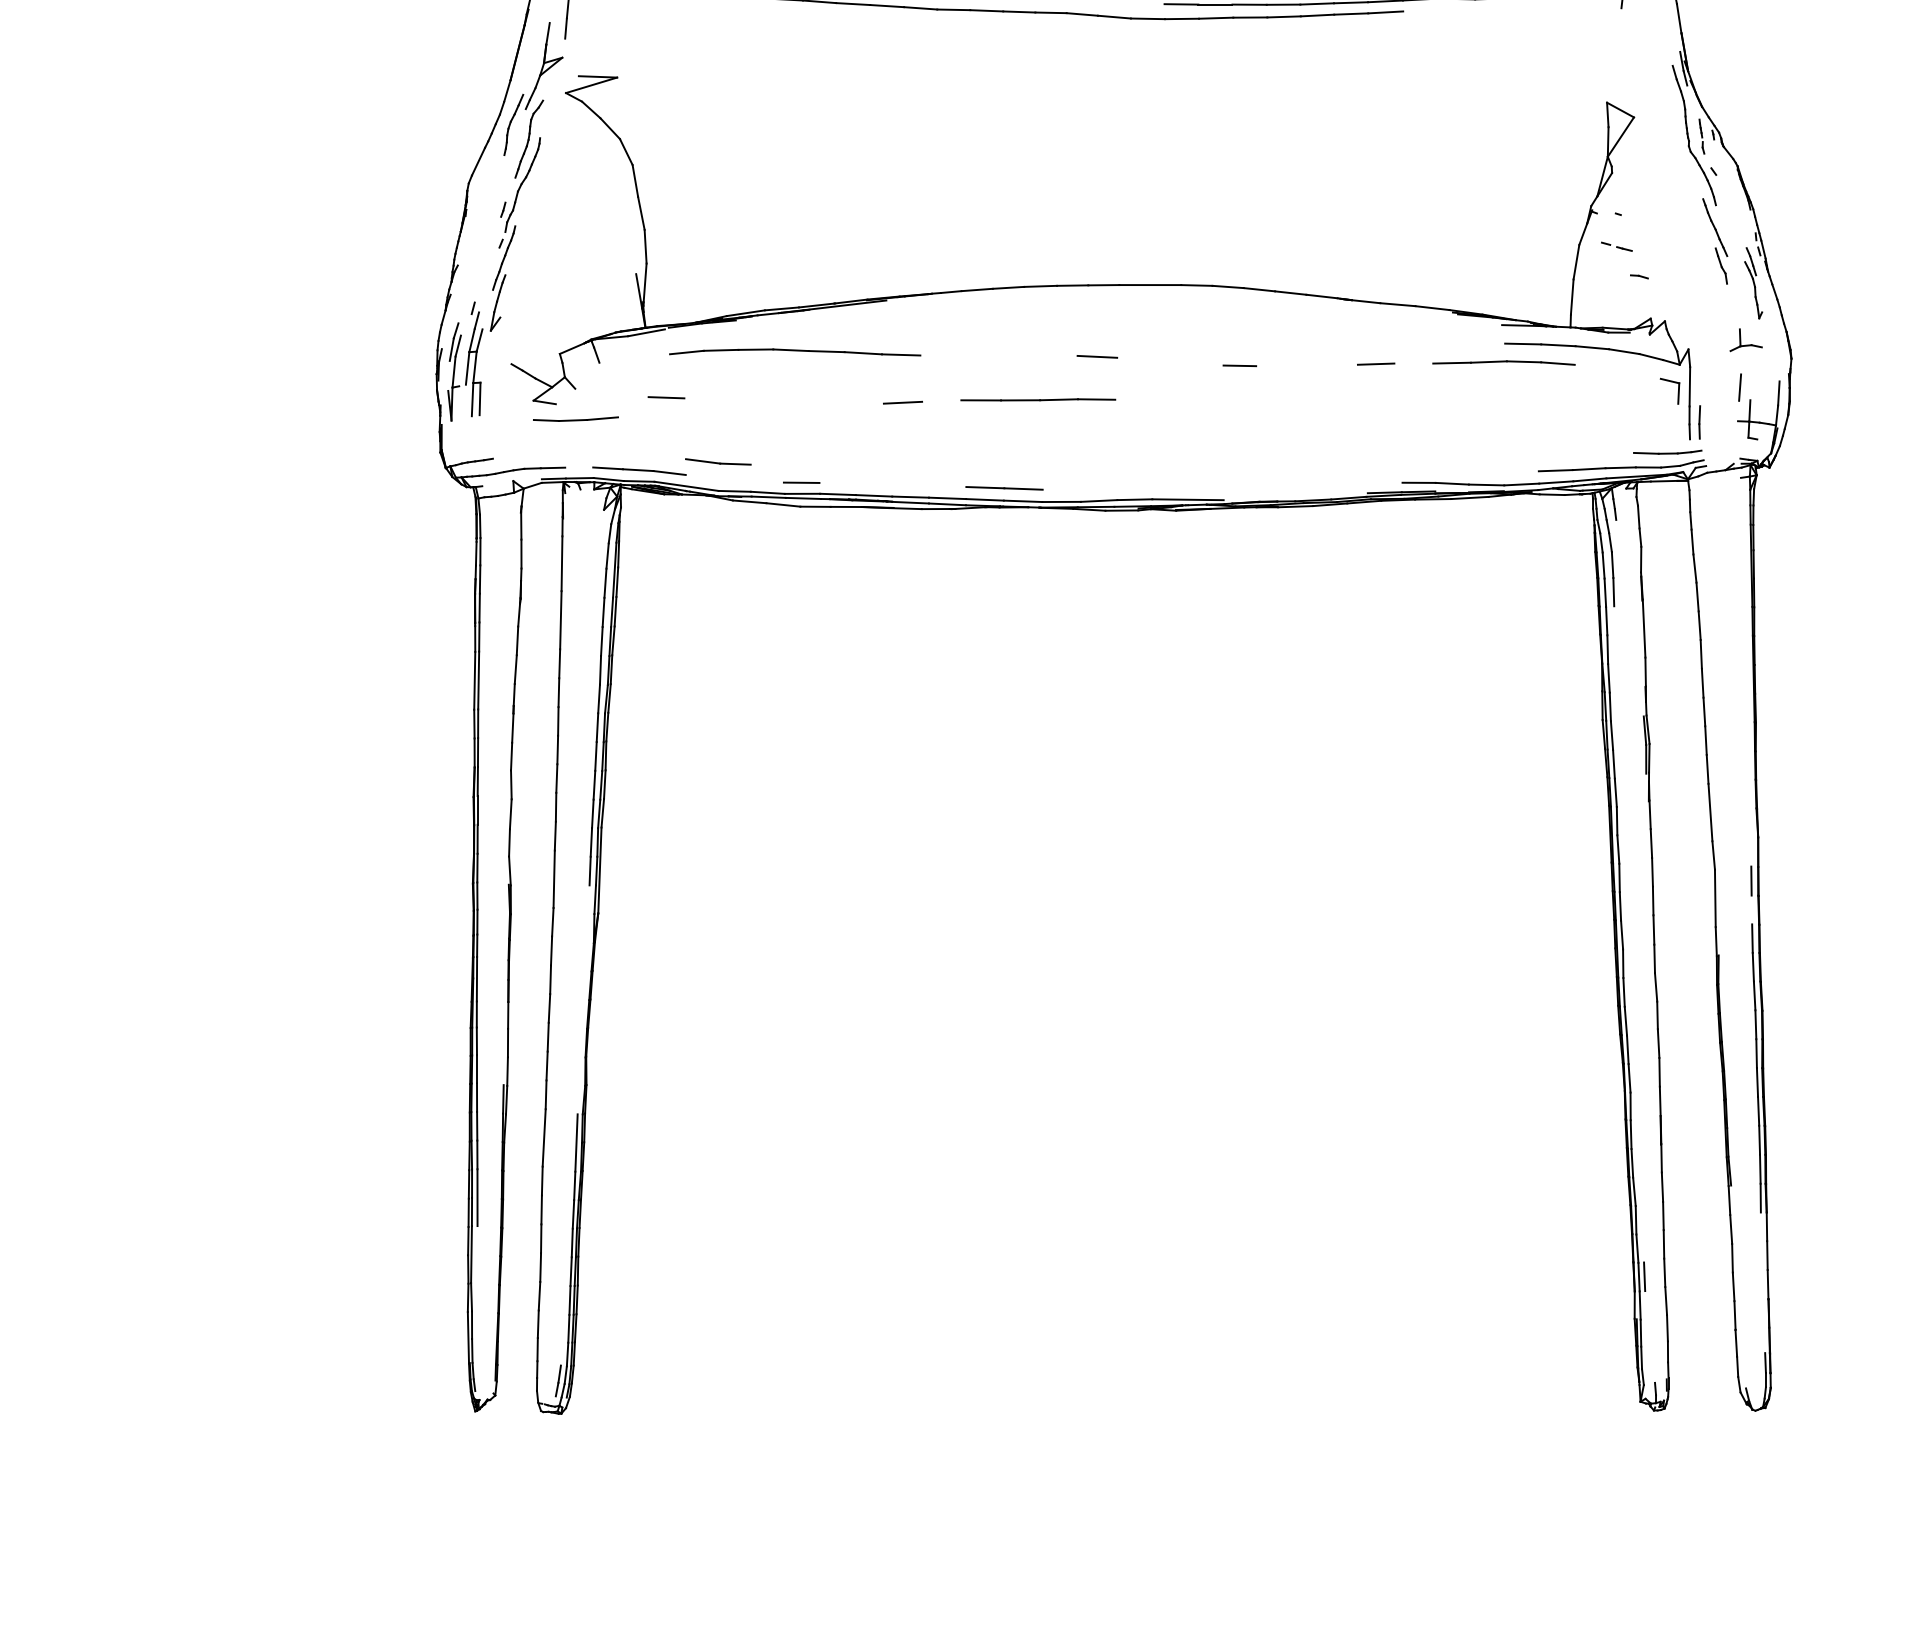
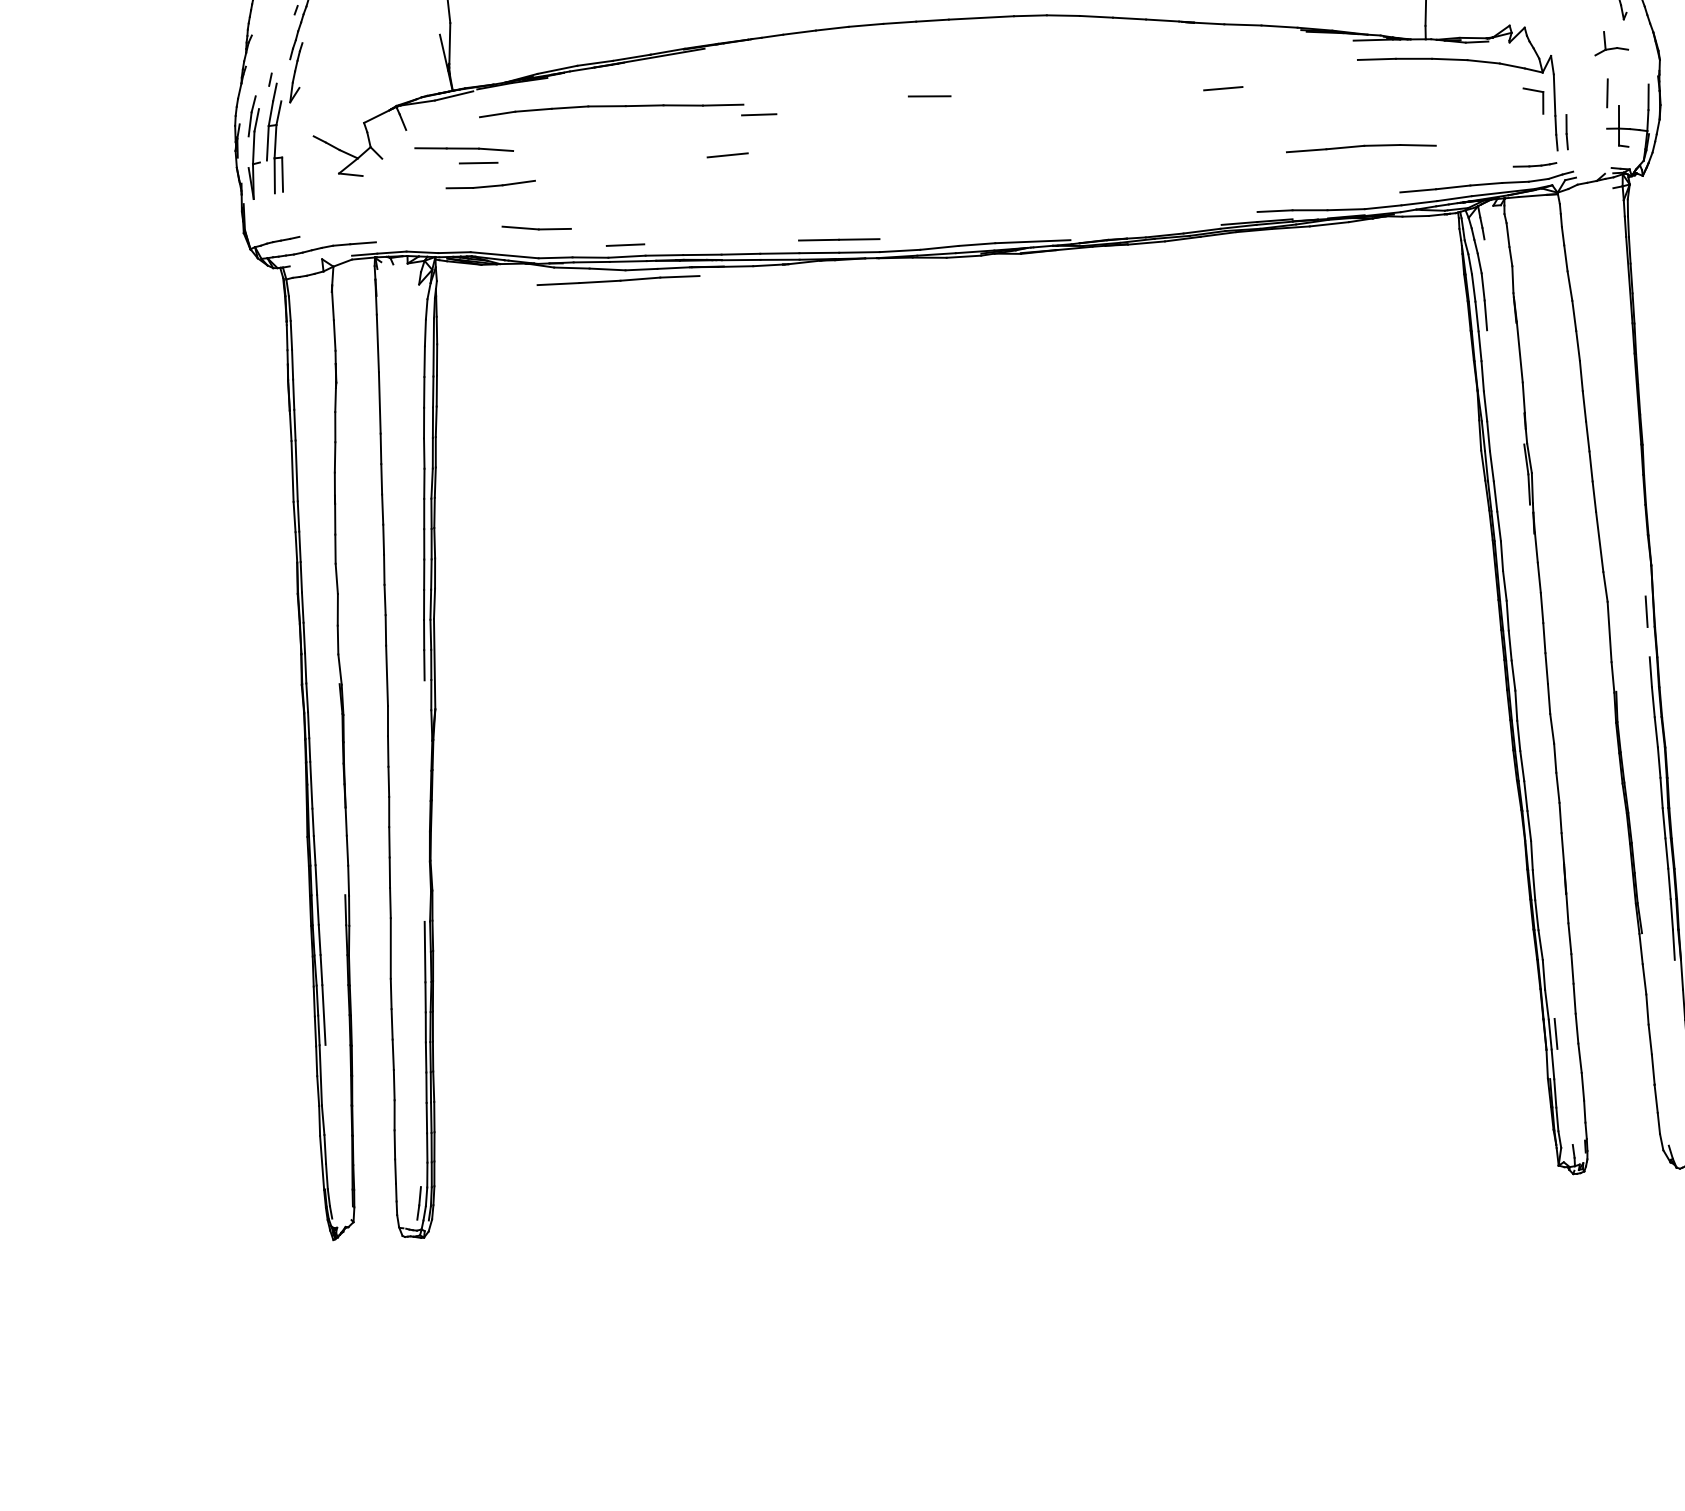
part: (1503, 362) -> (1360, 147), moved
line: (1239, 365) -> (758, 114), moved
line: (1038, 399) -> (618, 280), moved
part: (575, 418) -> (490, 184), moved
part: (1667, 451) -> (1534, 164), size x0.6
part: (639, 470) -> (464, 148), moved

